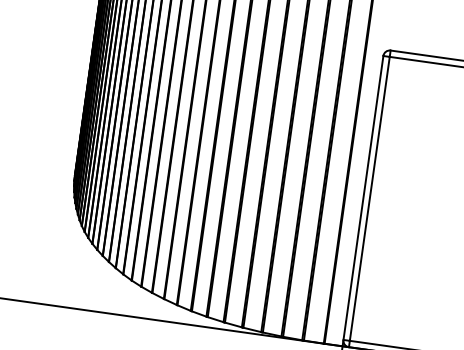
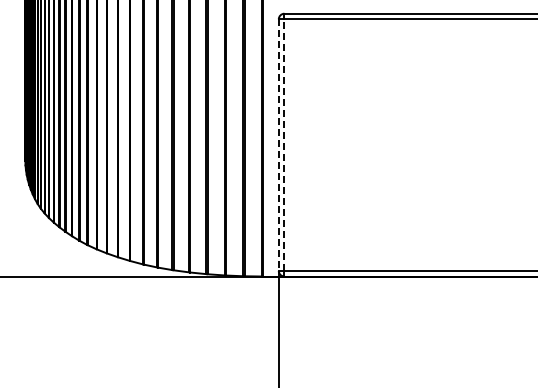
line: (363, 198) -> (278, 145), solid -> dashed
line: (369, 199) -> (284, 145), solid -> dashed

